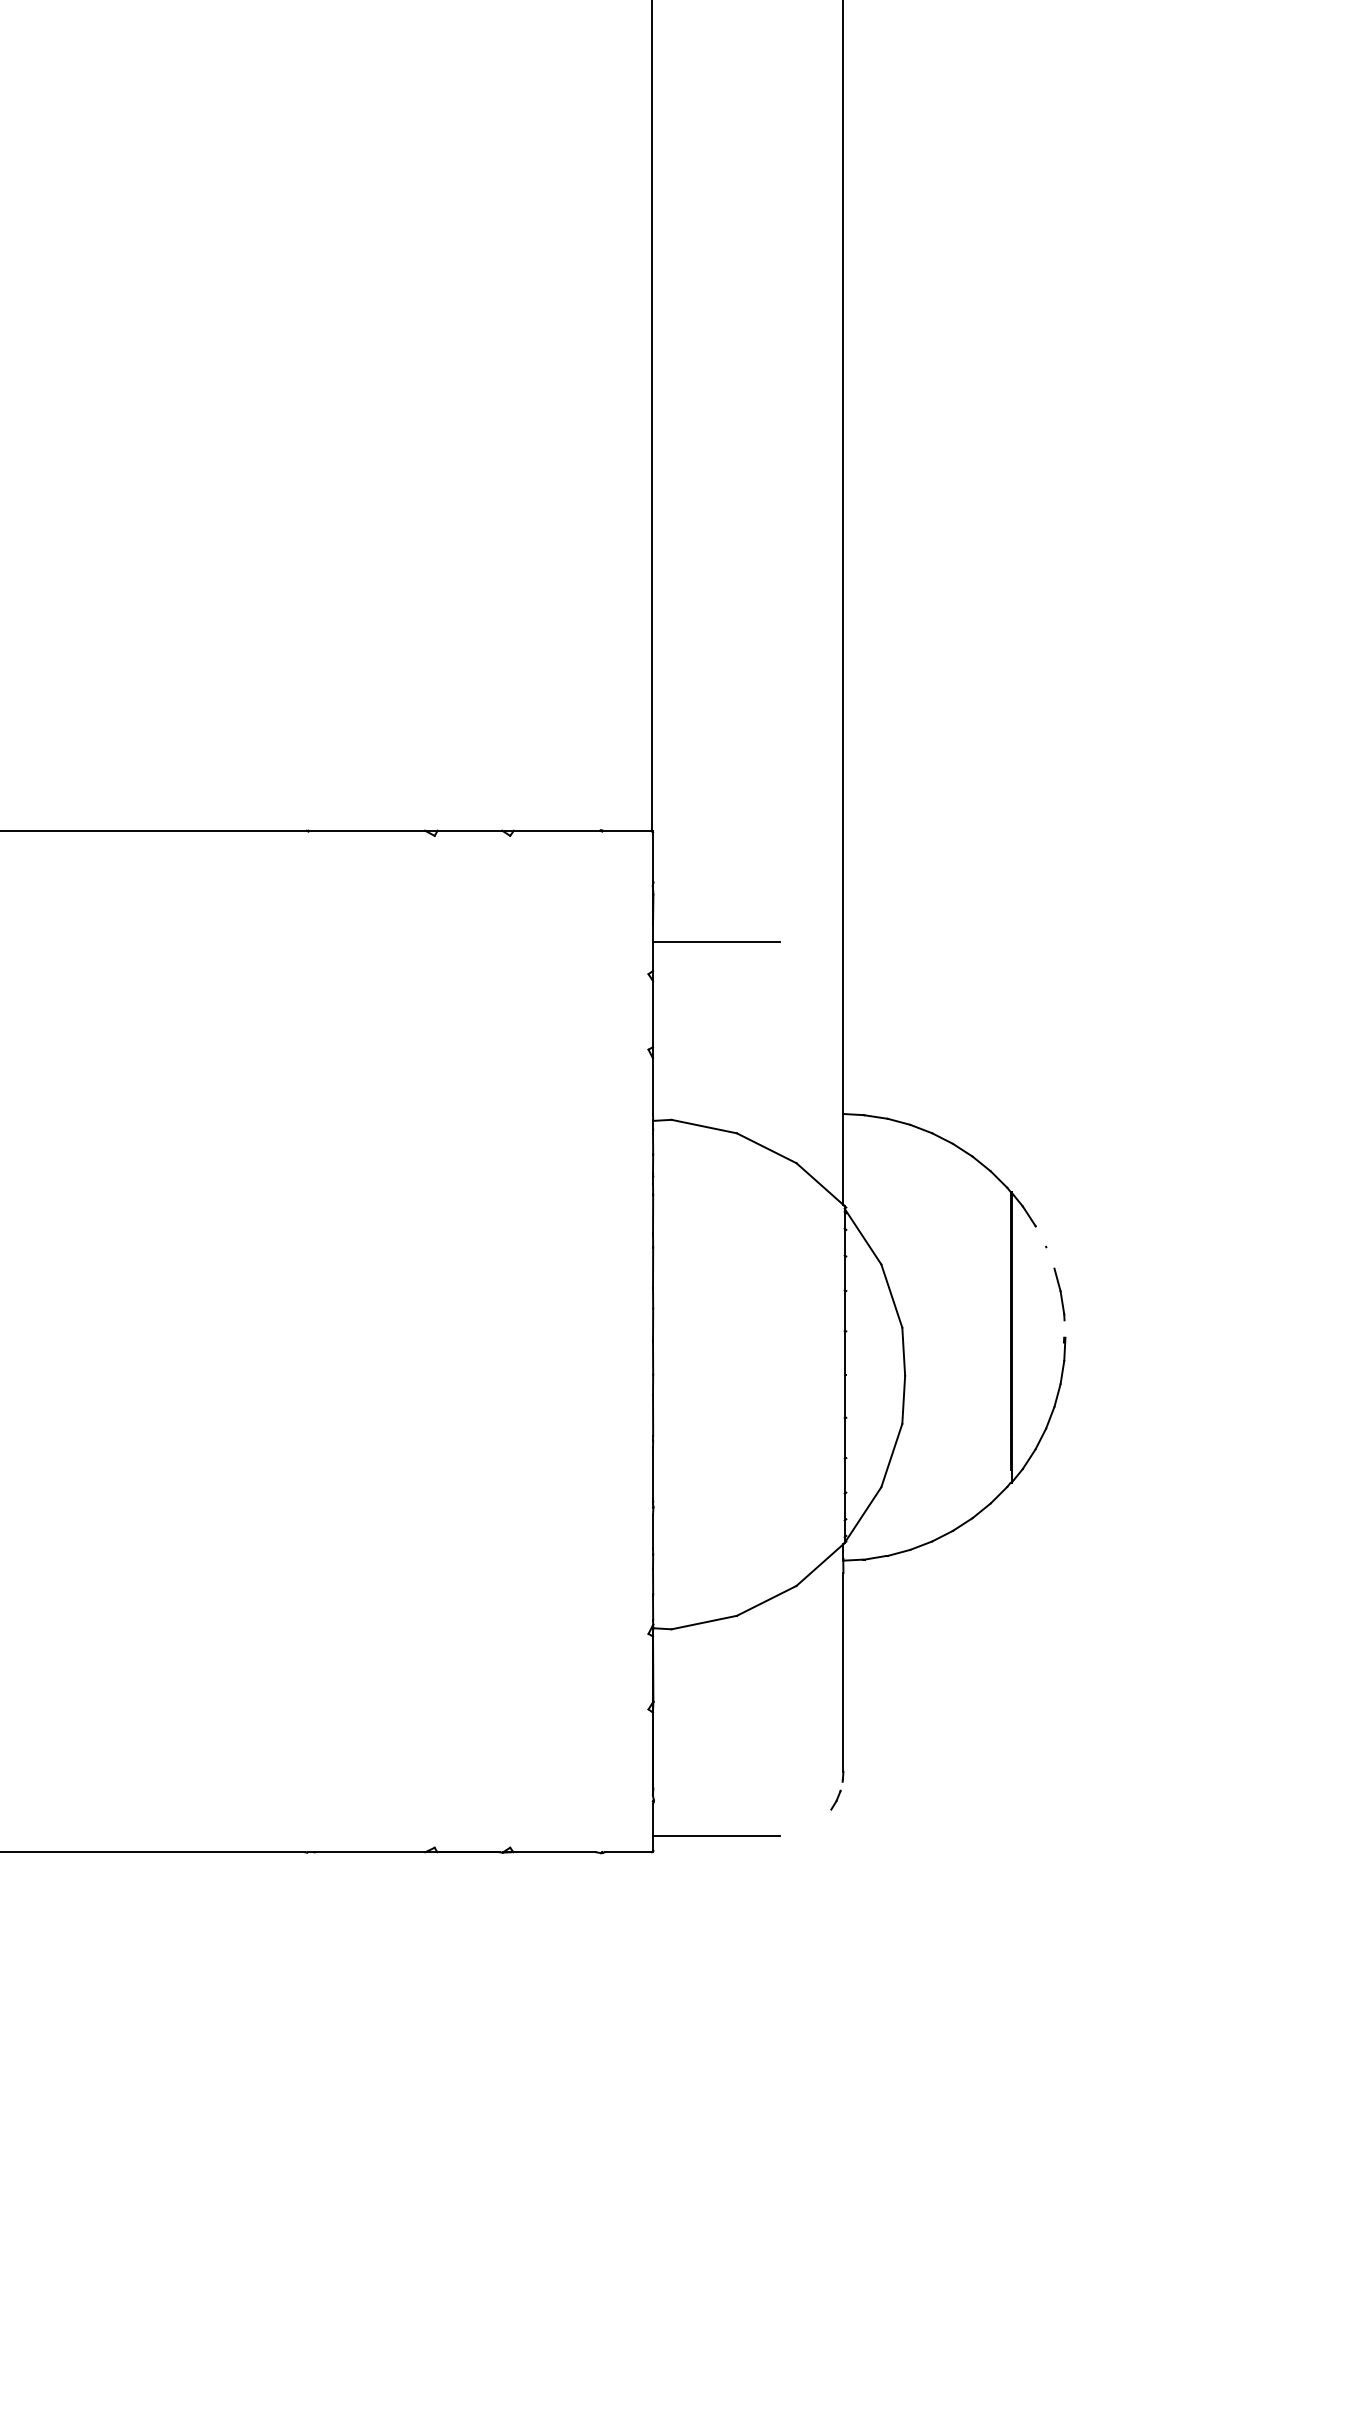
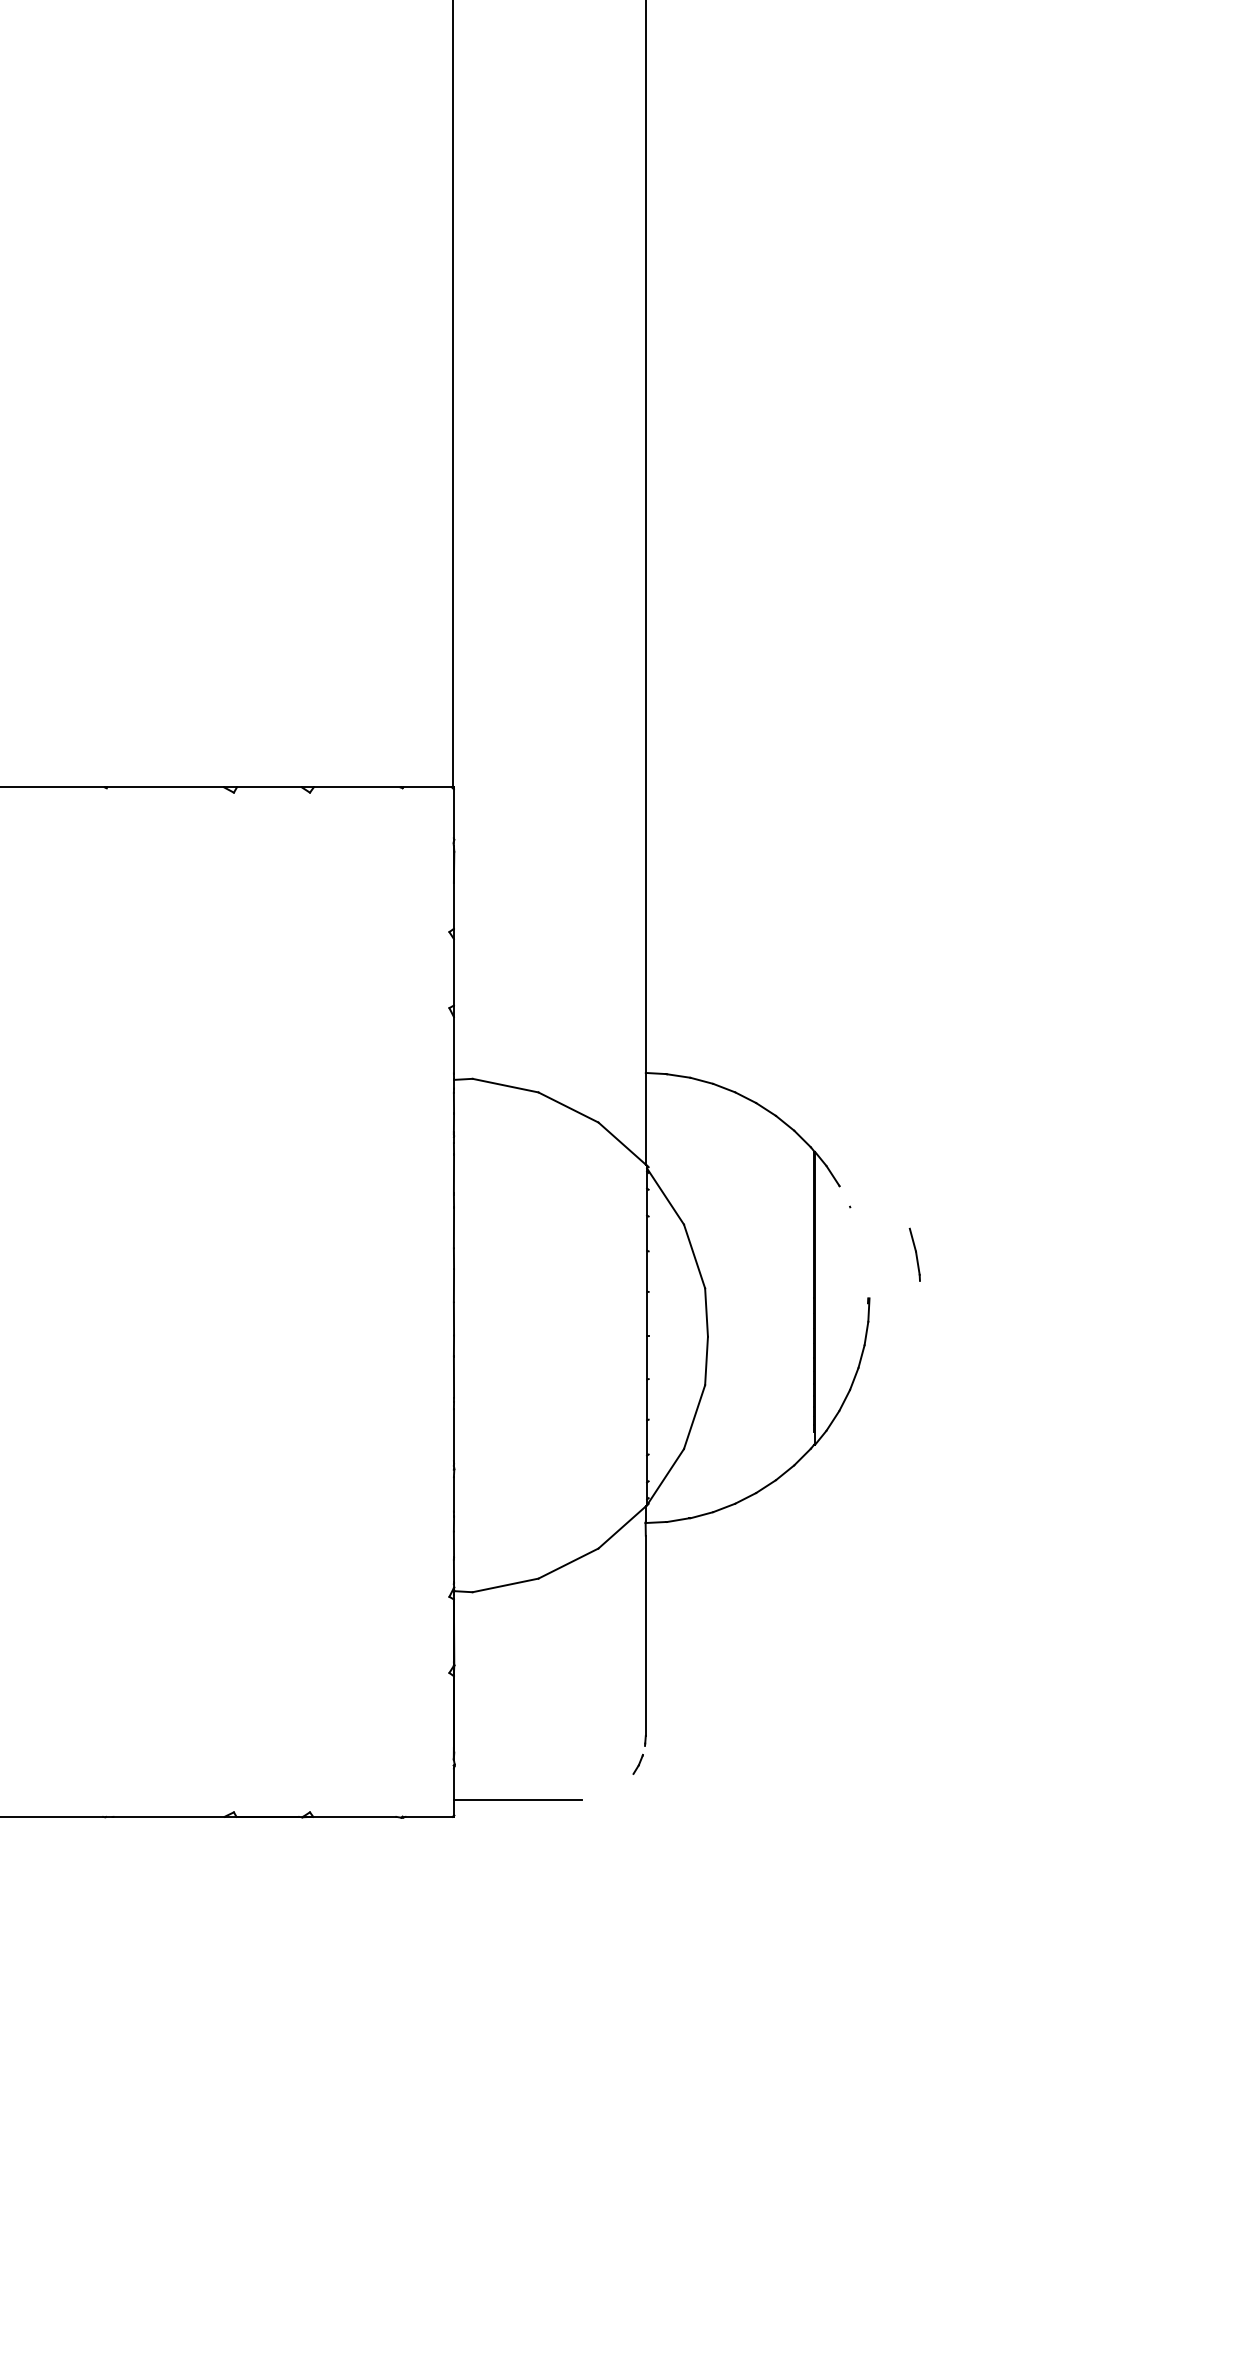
line: (716, 942) -> (517, 900), removed
part: (1059, 1294) -> (914, 1254), moved

